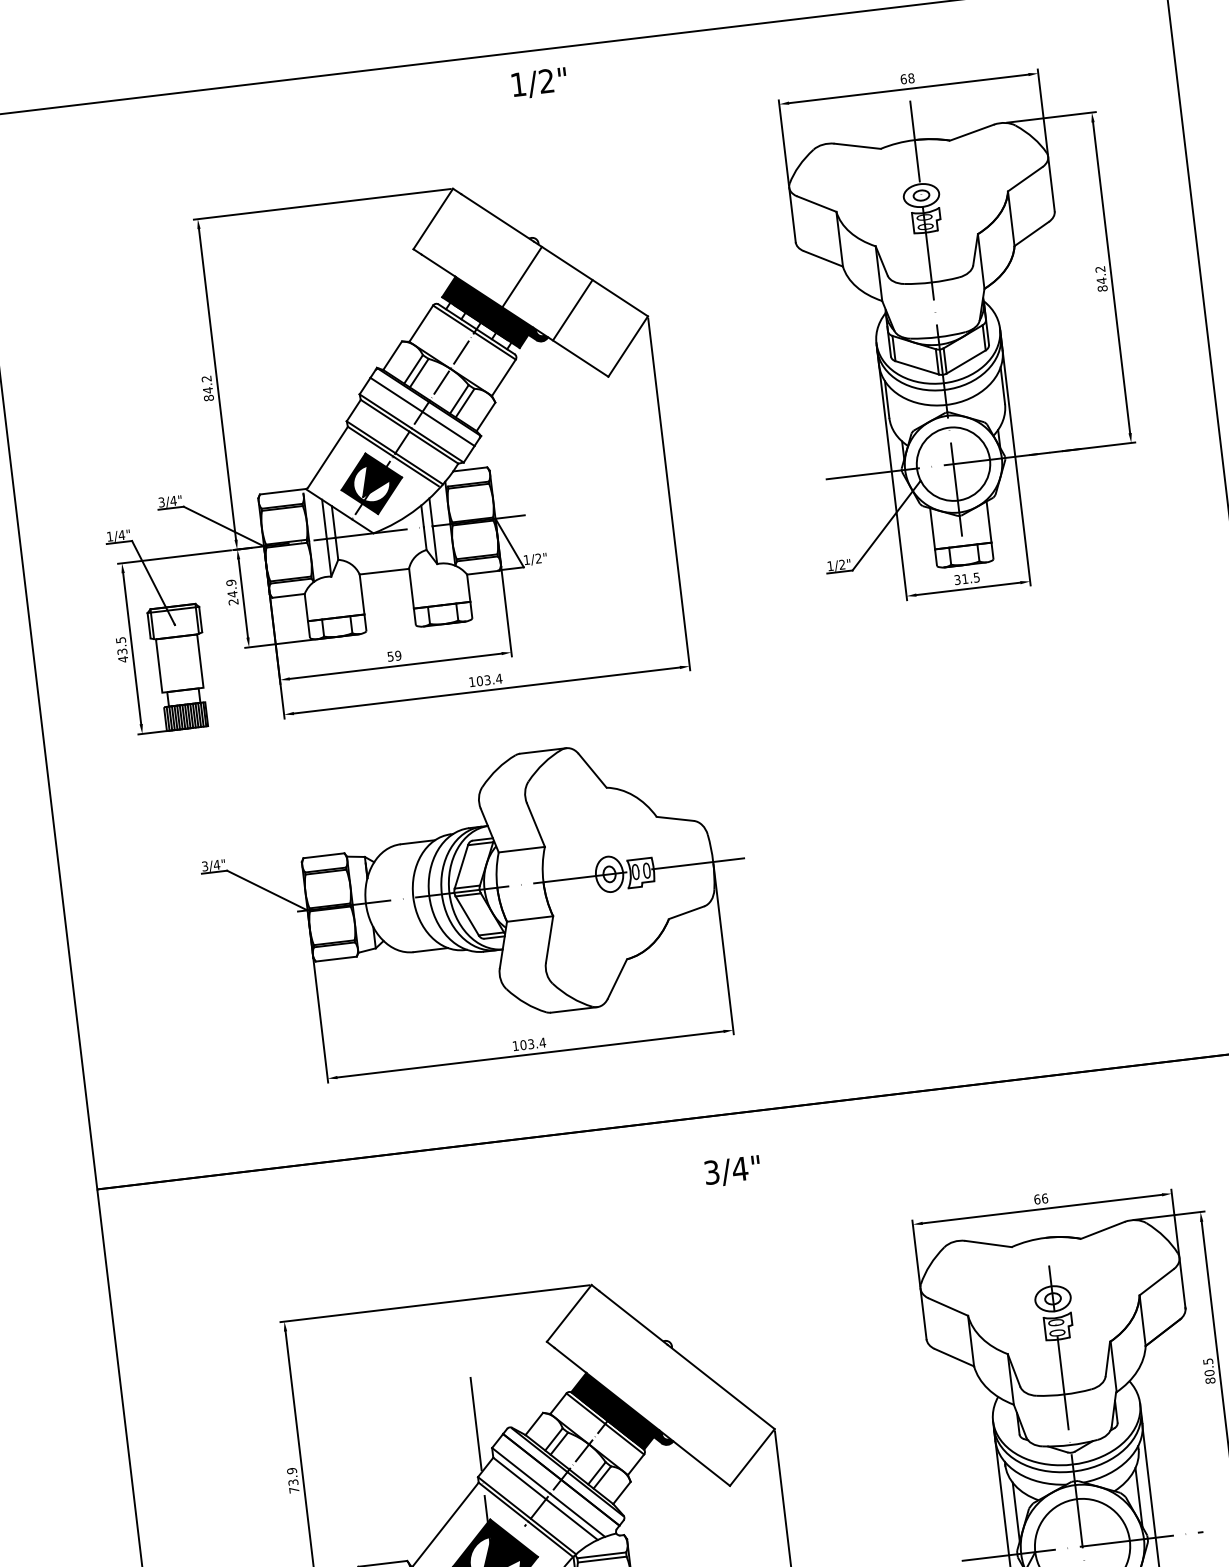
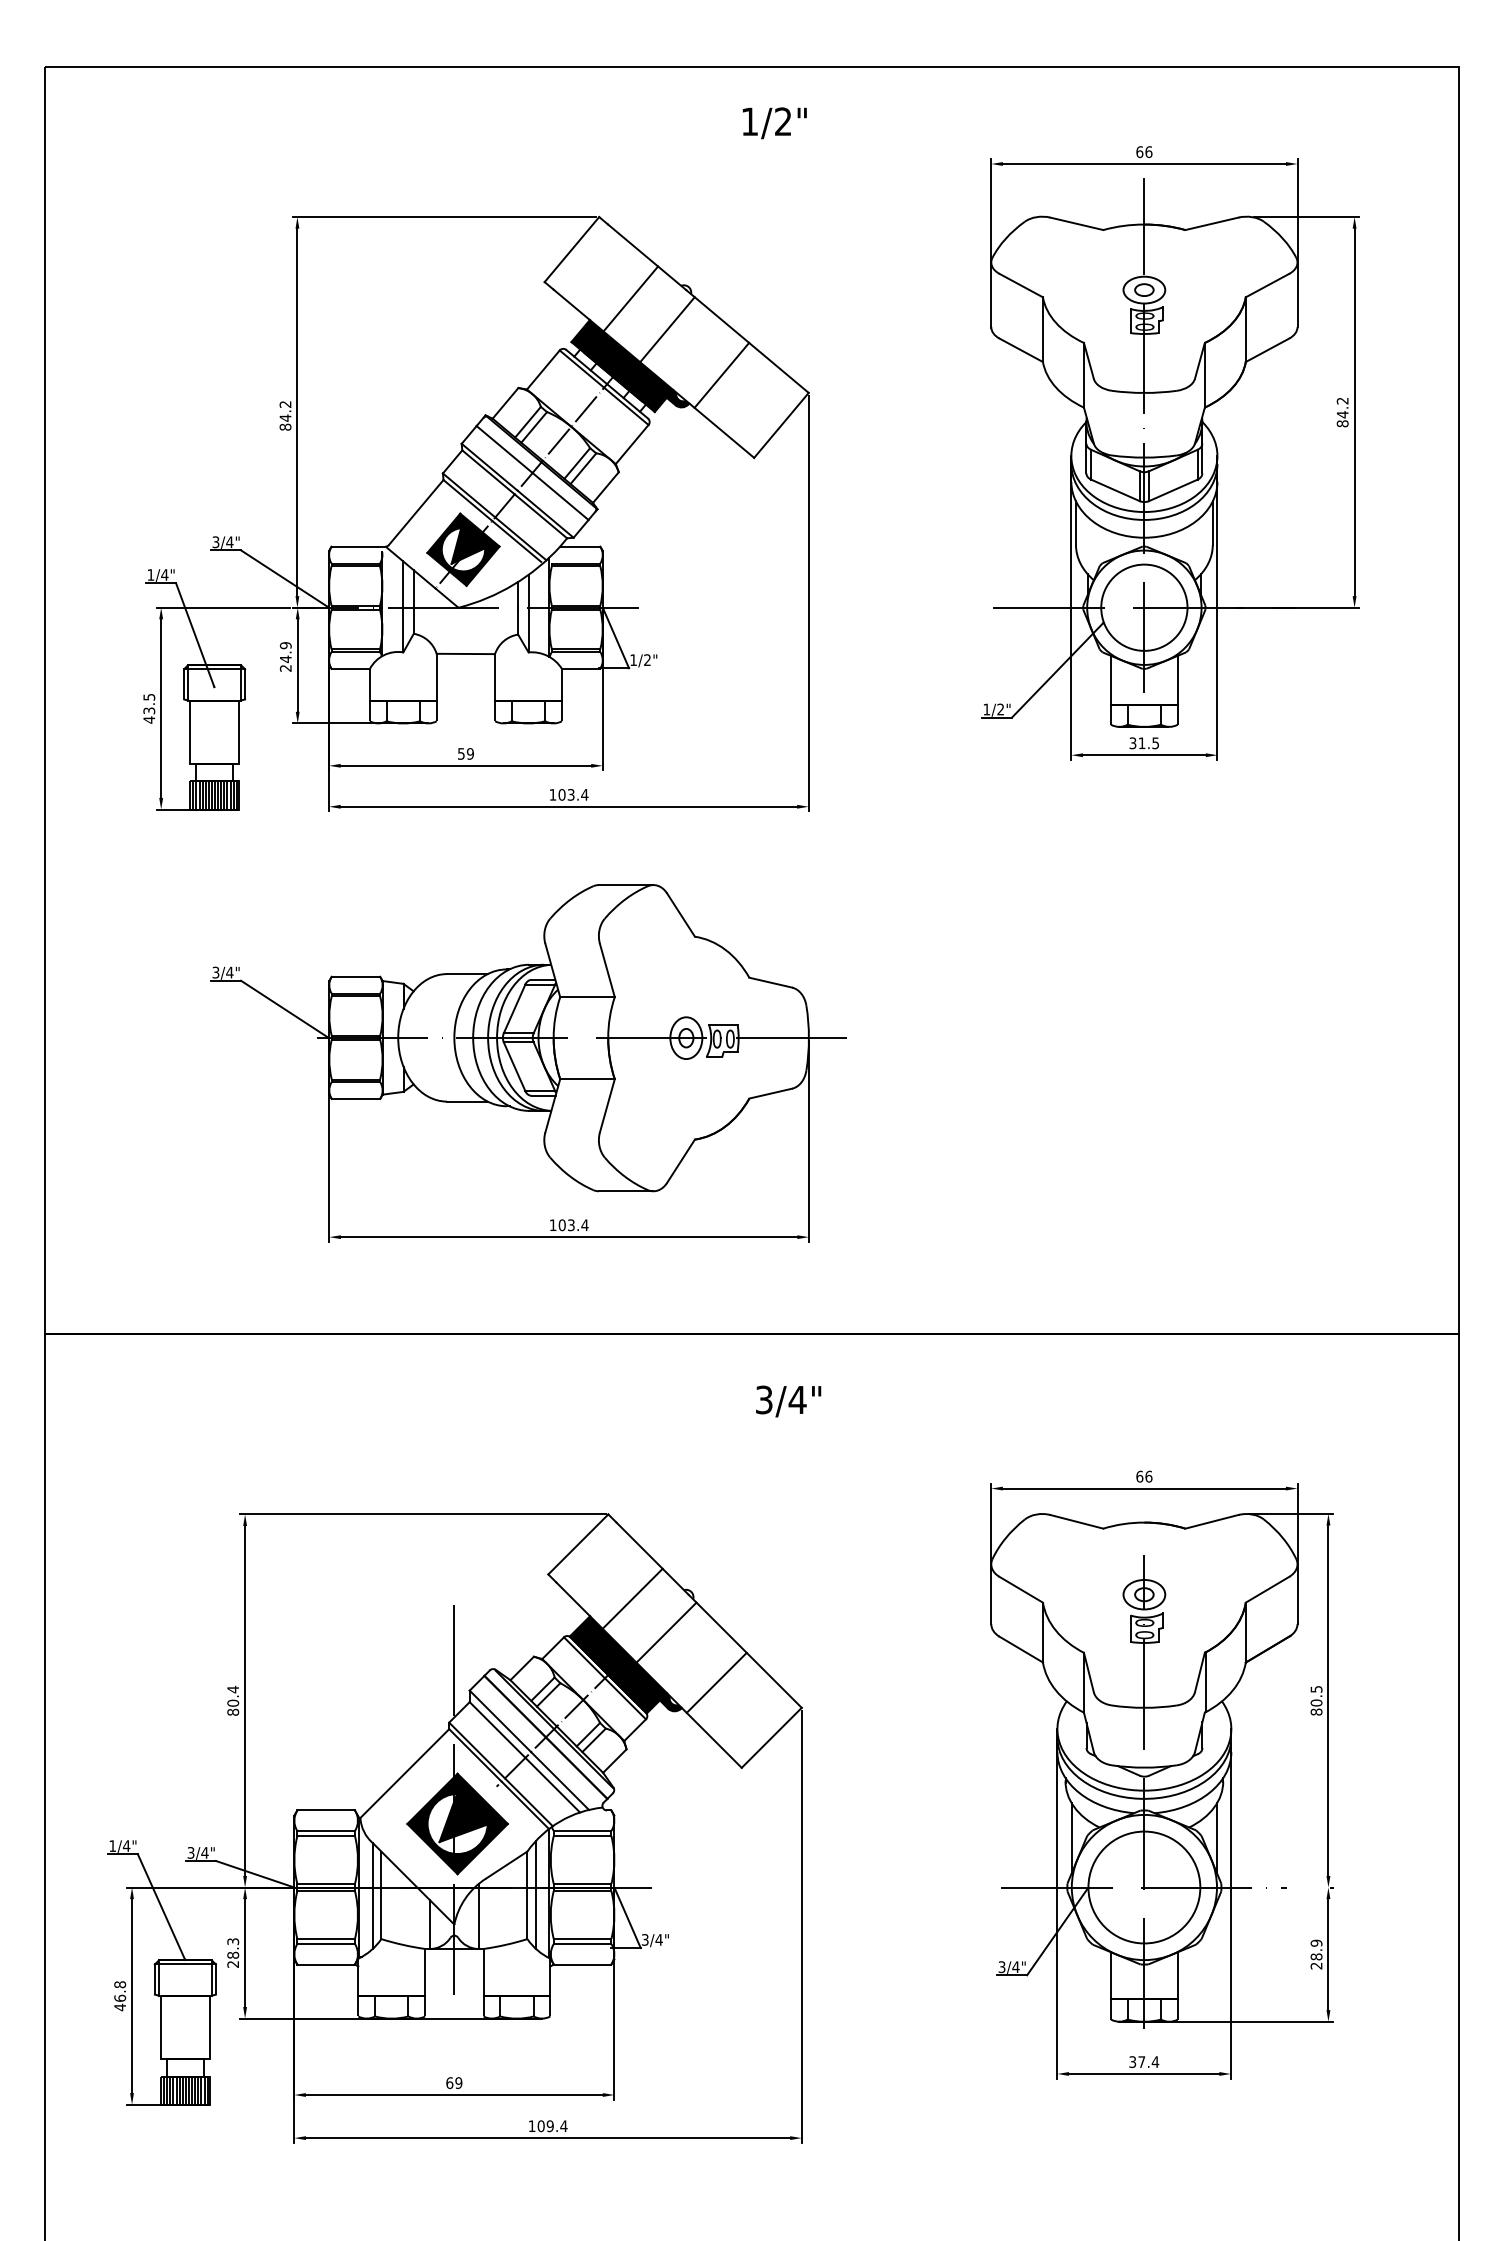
text: (910, 77) -> (1148, 151), 68 -> 66
text: (539, 83) -> (774, 123), moved
line: (487, 254) -> (630, 298), added
line: (620, 1353) -> (632, 1598), added
line: (652, 1379) -> (666, 1632), added
line: (700, 1416) -> (716, 1682), added
text: (293, 1480) -> (233, 1700), 73.9 -> 80.4

